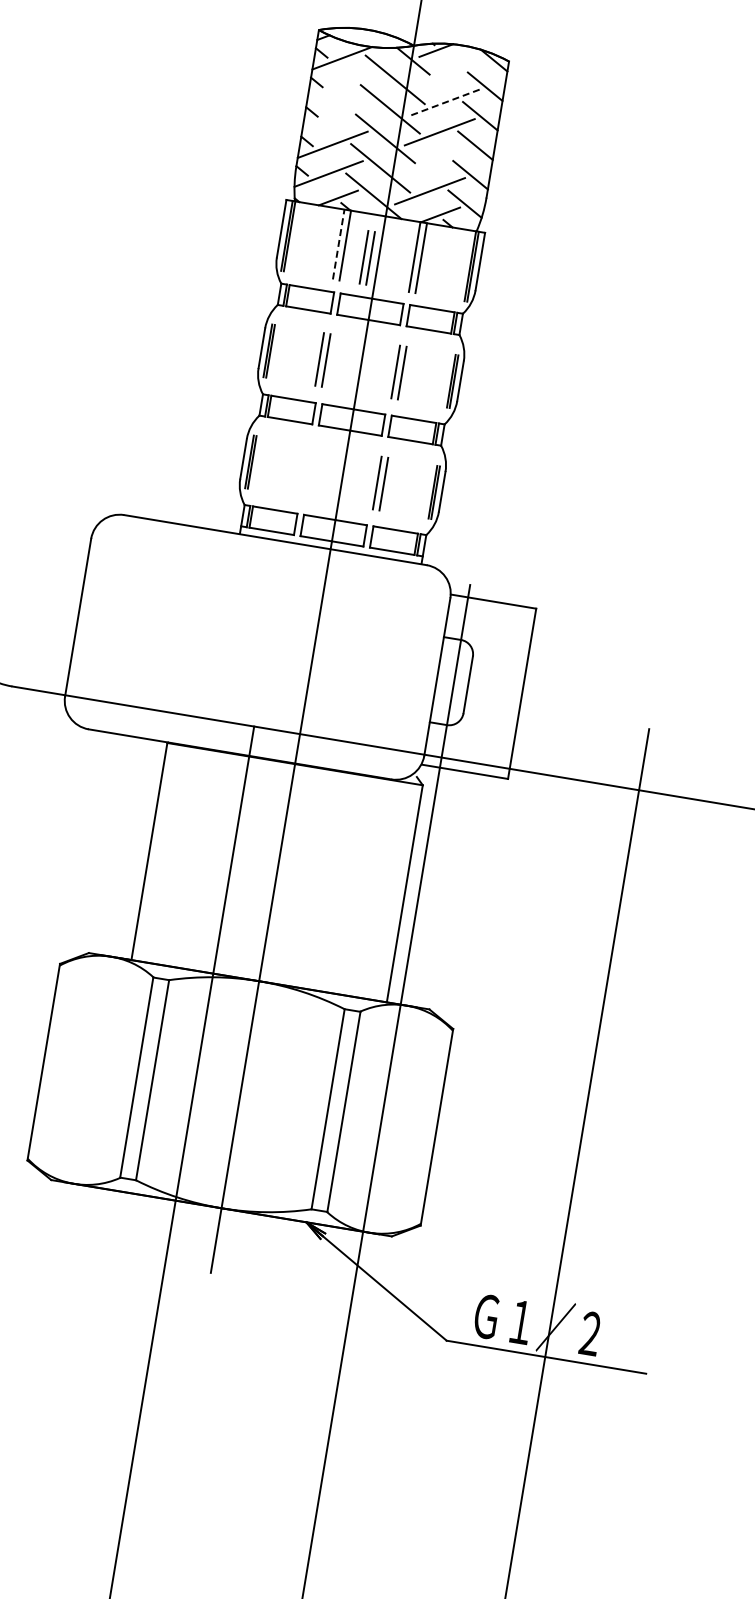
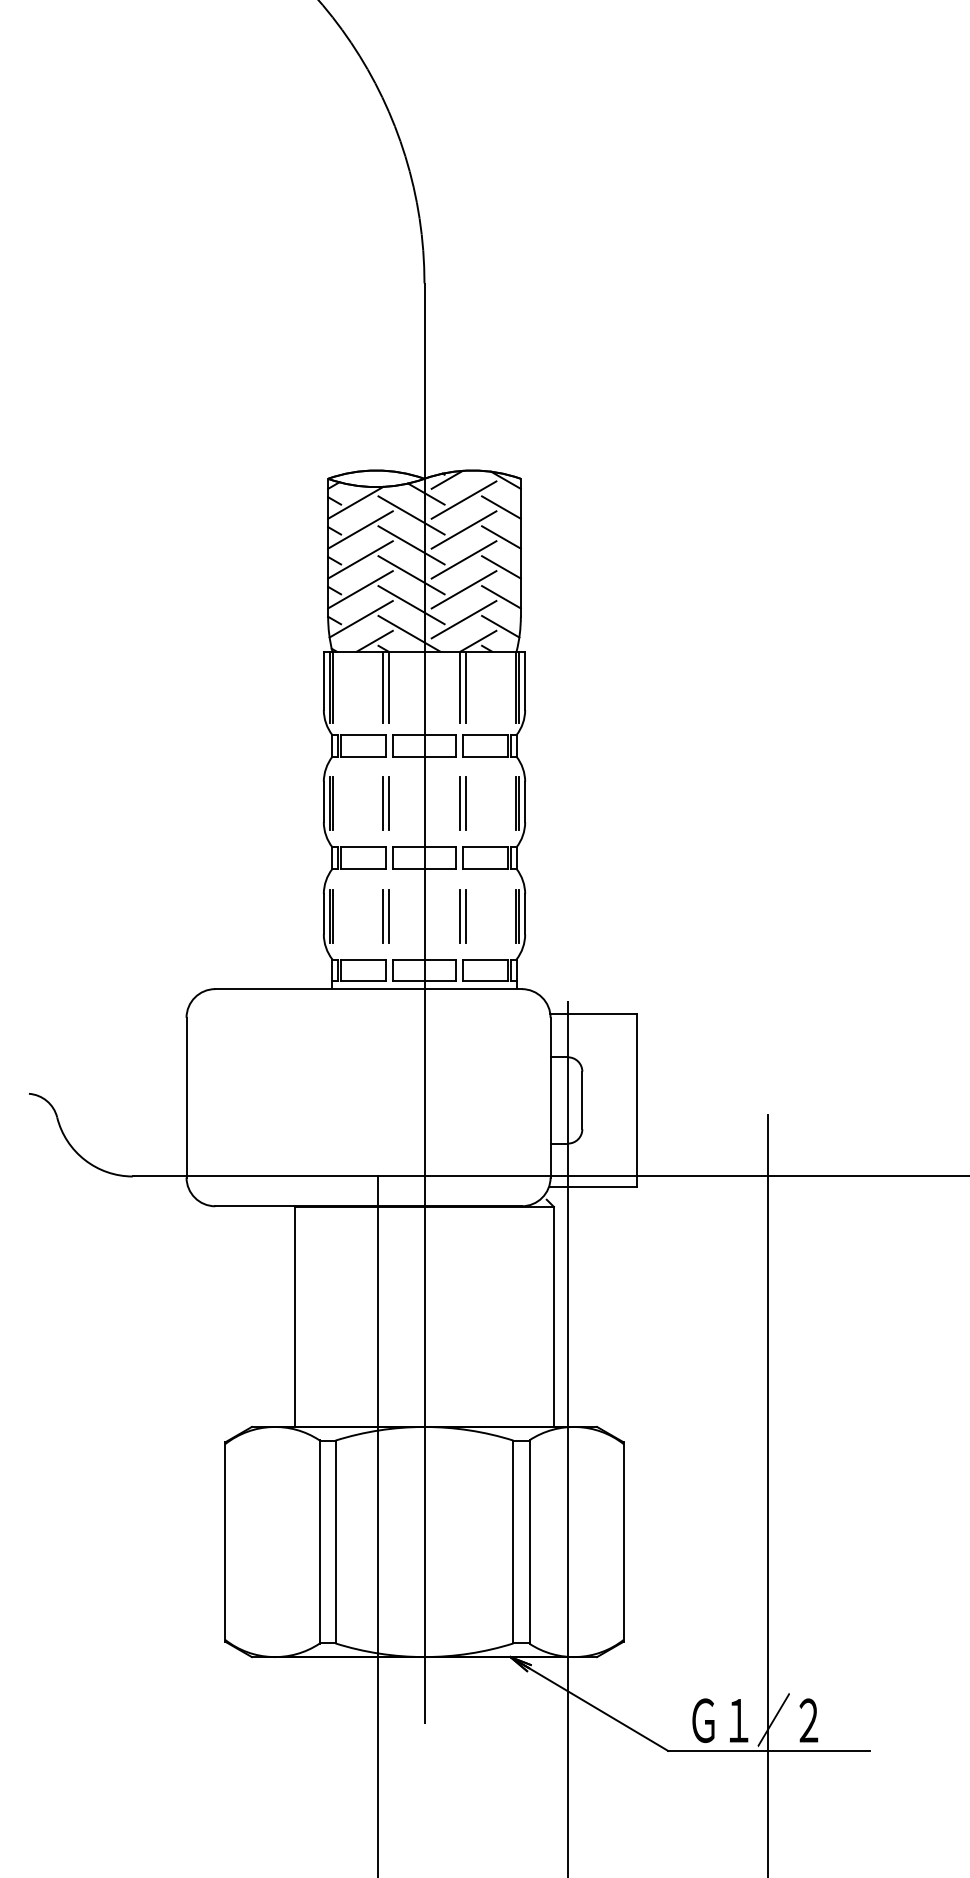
line: (449, 72) -> (463, 499), added
line: (342, 85) -> (360, 529), added
line: (444, 103) -> (463, 530), dashed -> solid
line: (337, 114) -> (360, 559), added
line: (434, 161) -> (463, 589), added
line: (338, 243) -> (382, 686), dashed -> solid
part: (366, 257) -> (412, 695), removed
line: (301, 469) -> (382, 915), added
line: (308, 470) -> (389, 915), added

